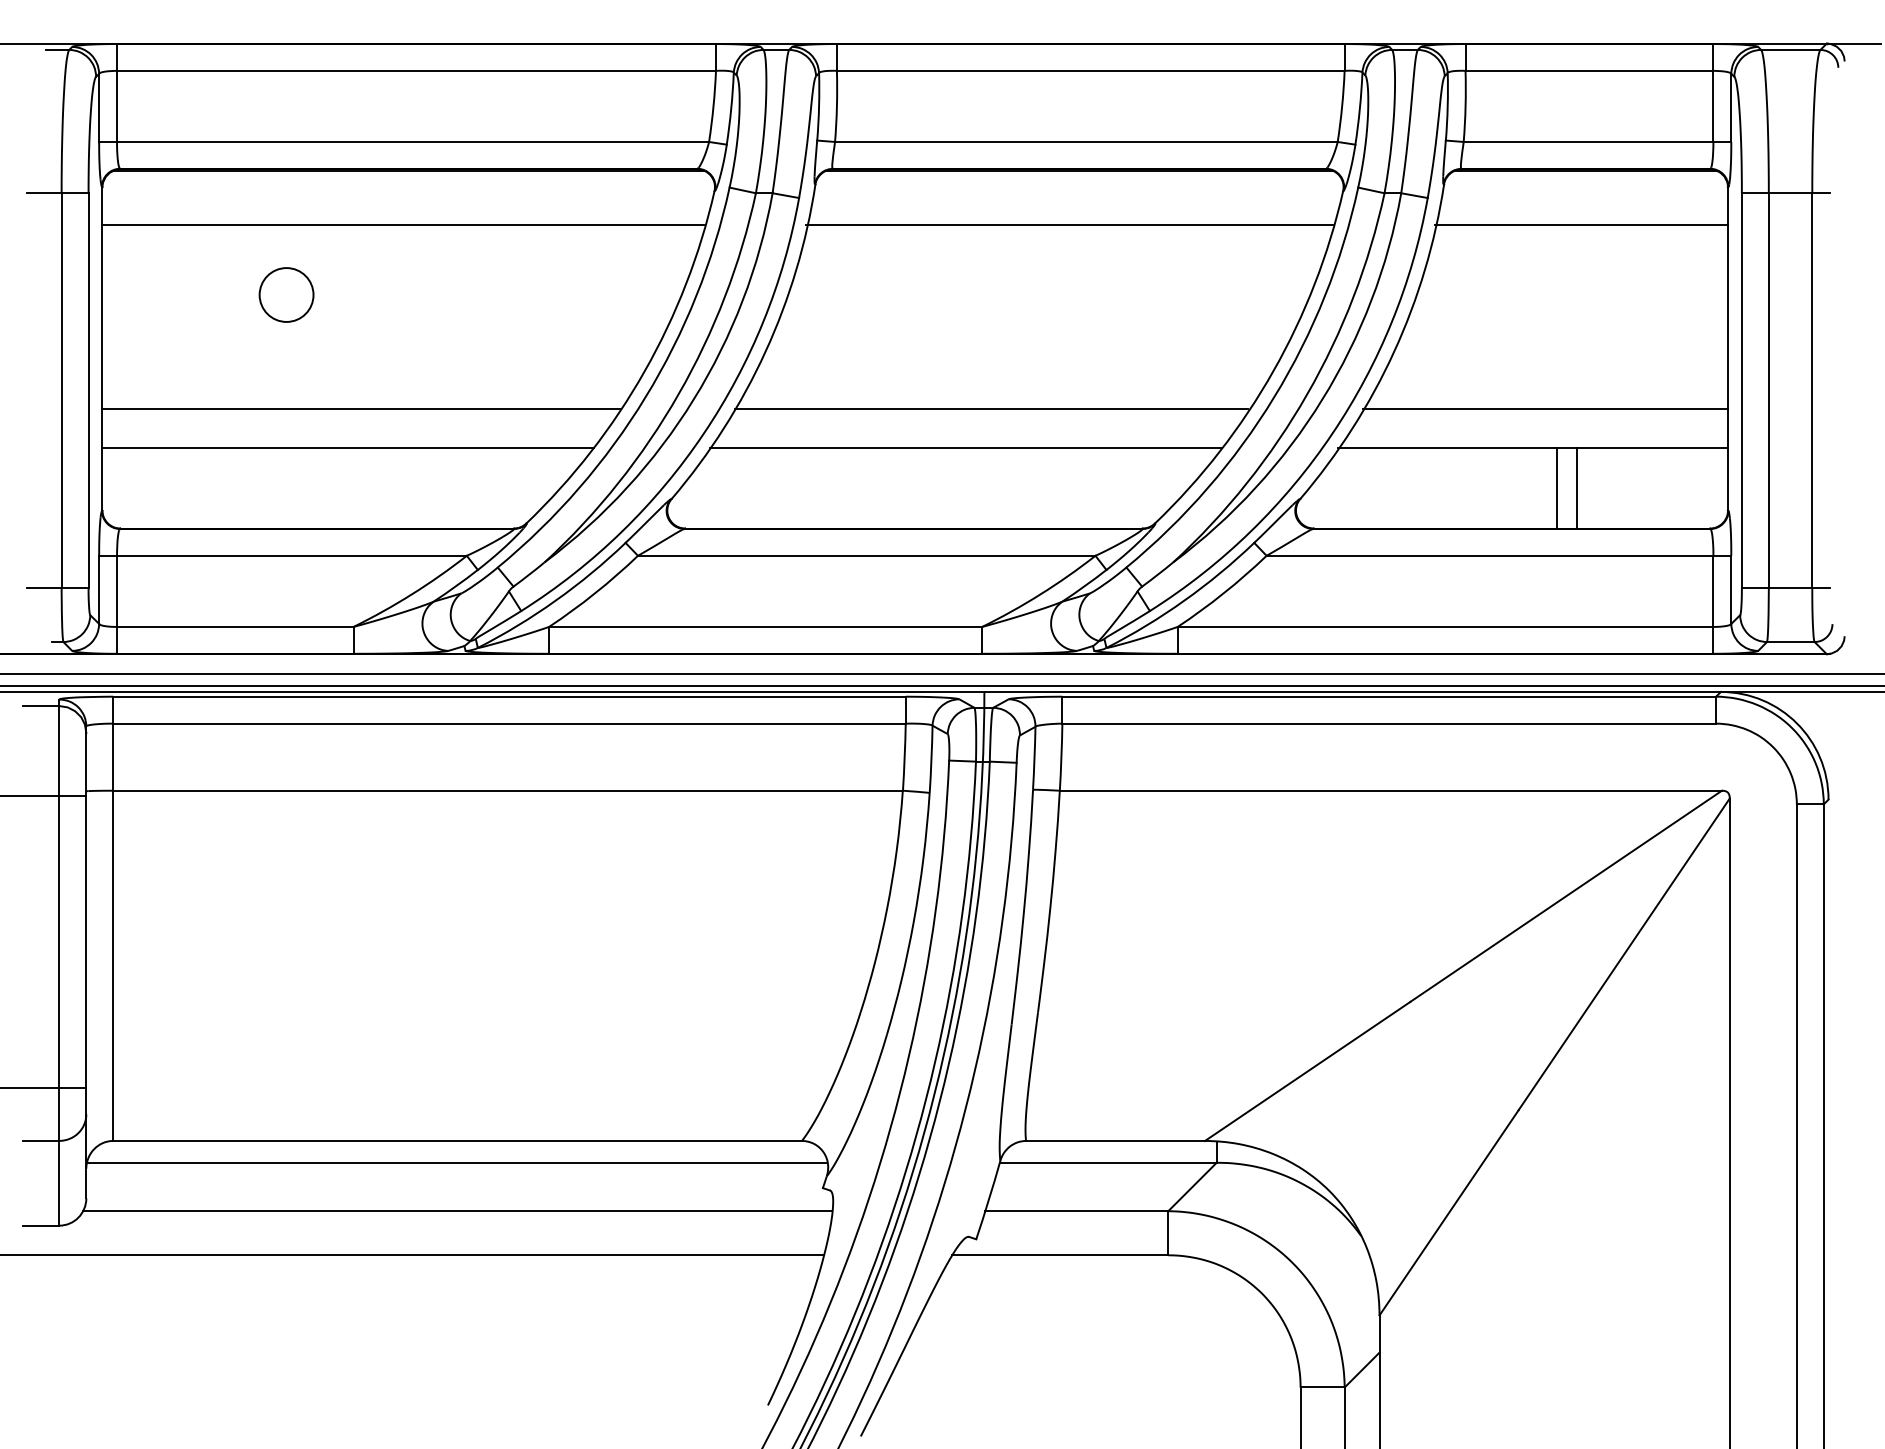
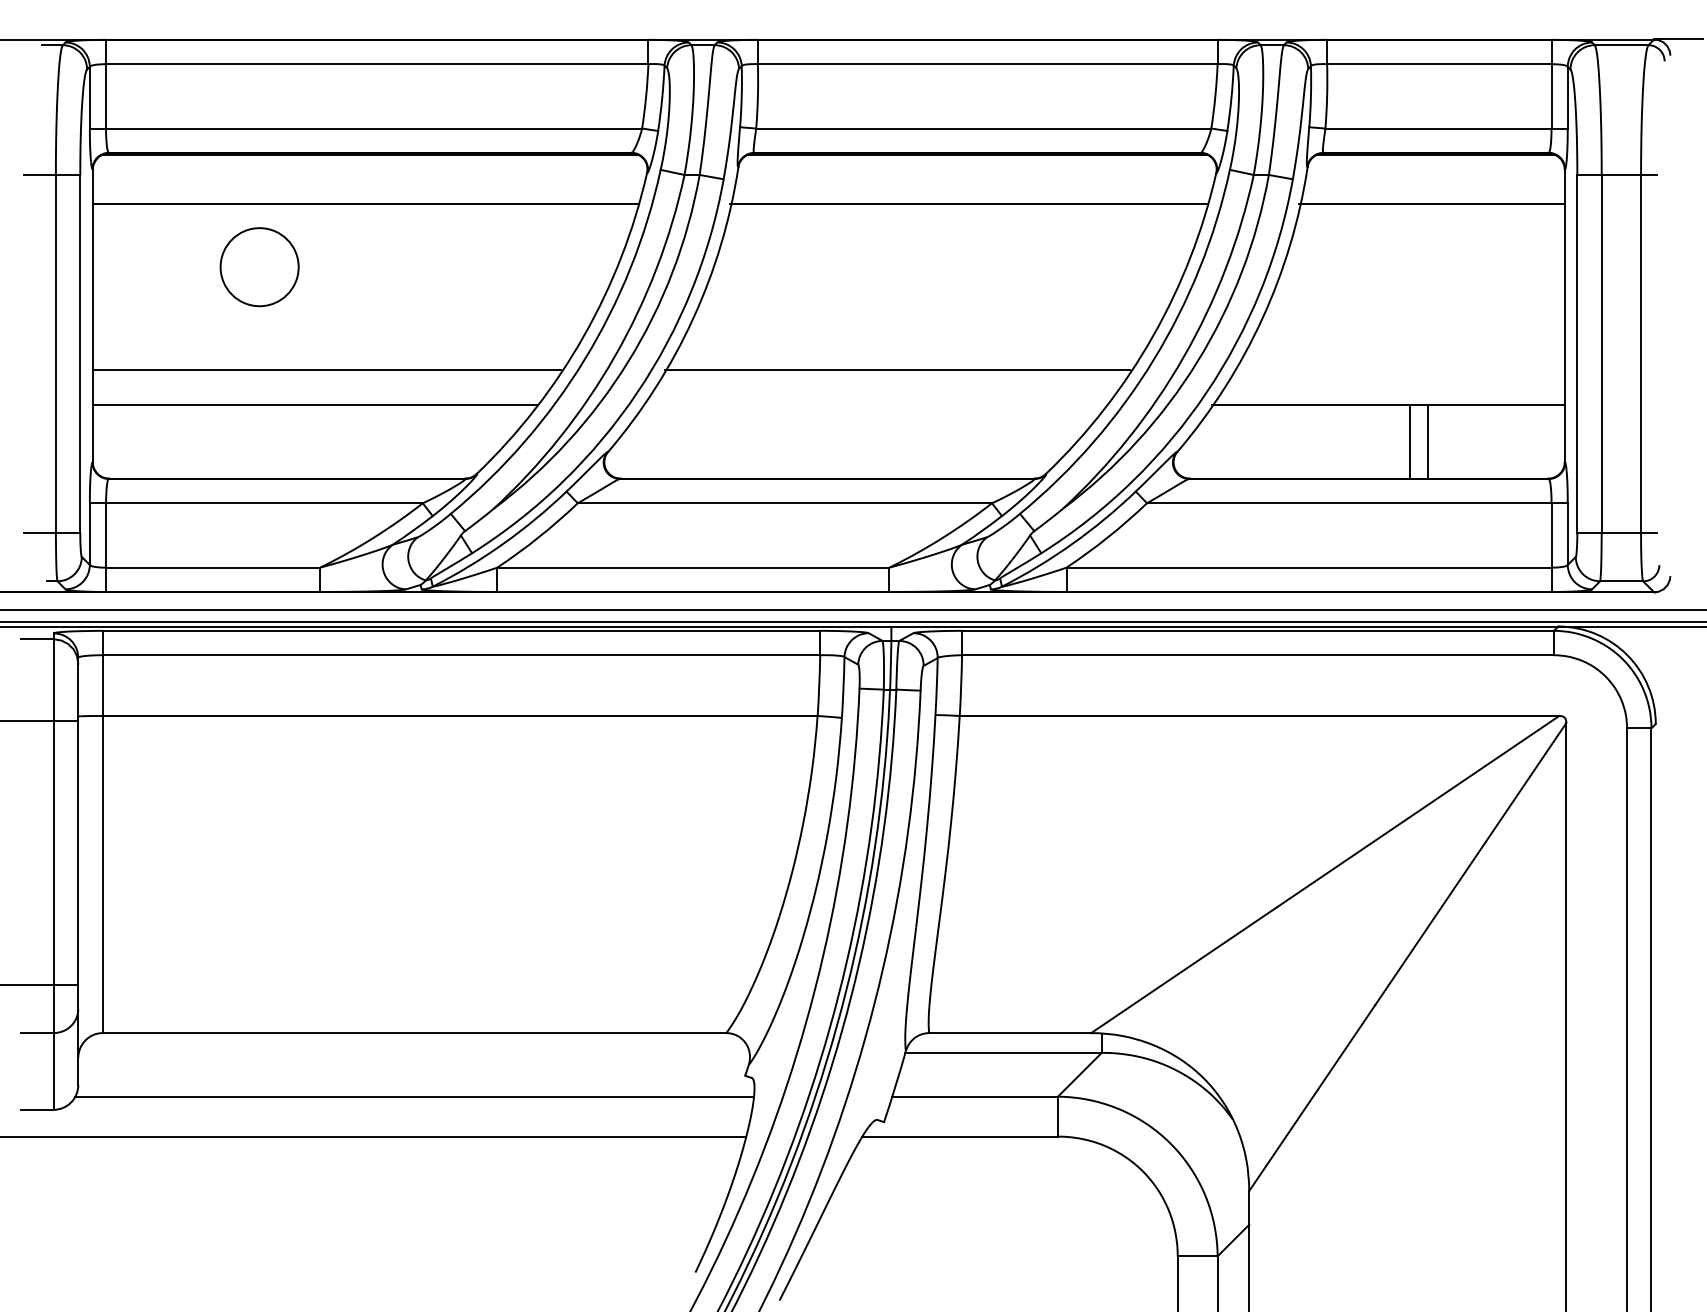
circle: (286, 294) -> (259, 266), size x1.6
line: (1545, 409) -> (1399, 370), removed
line: (965, 447) -> (874, 405), removed
line: (457, 1162) -> (414, 1052), removed

